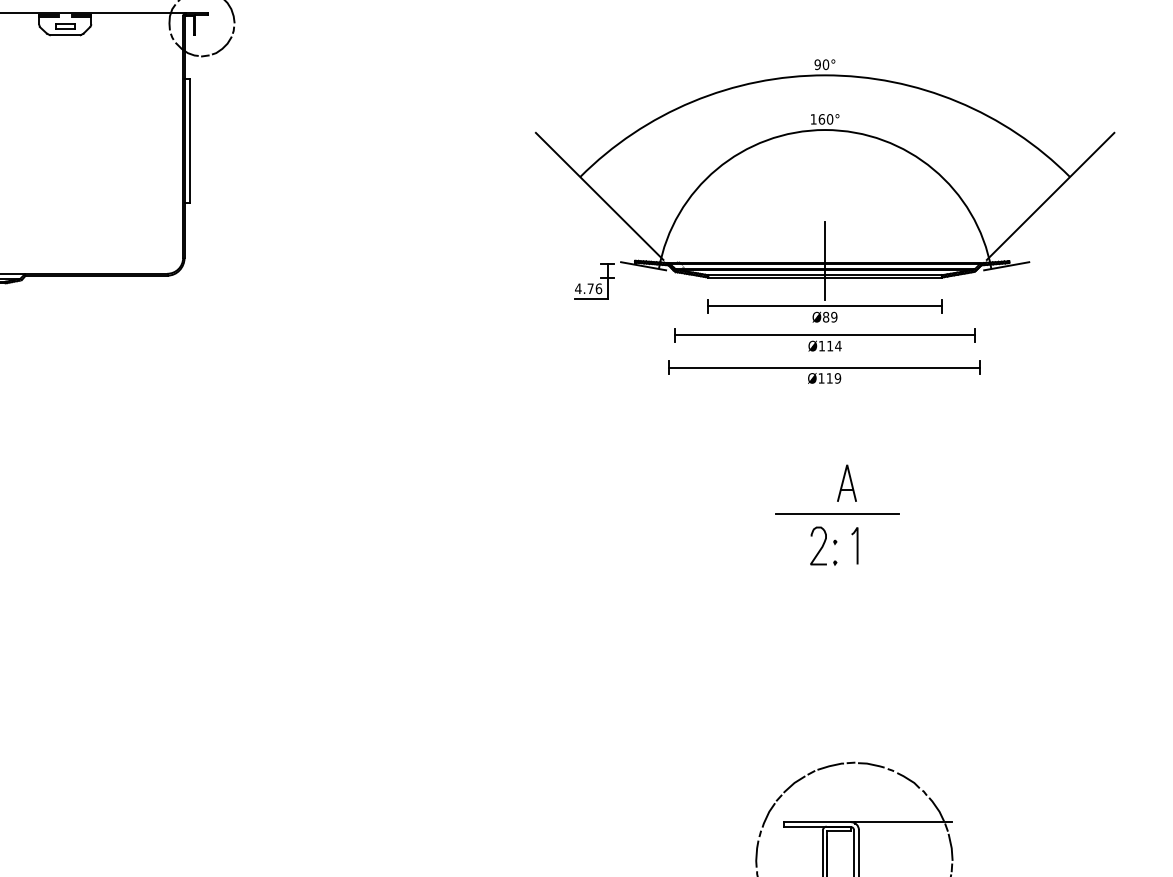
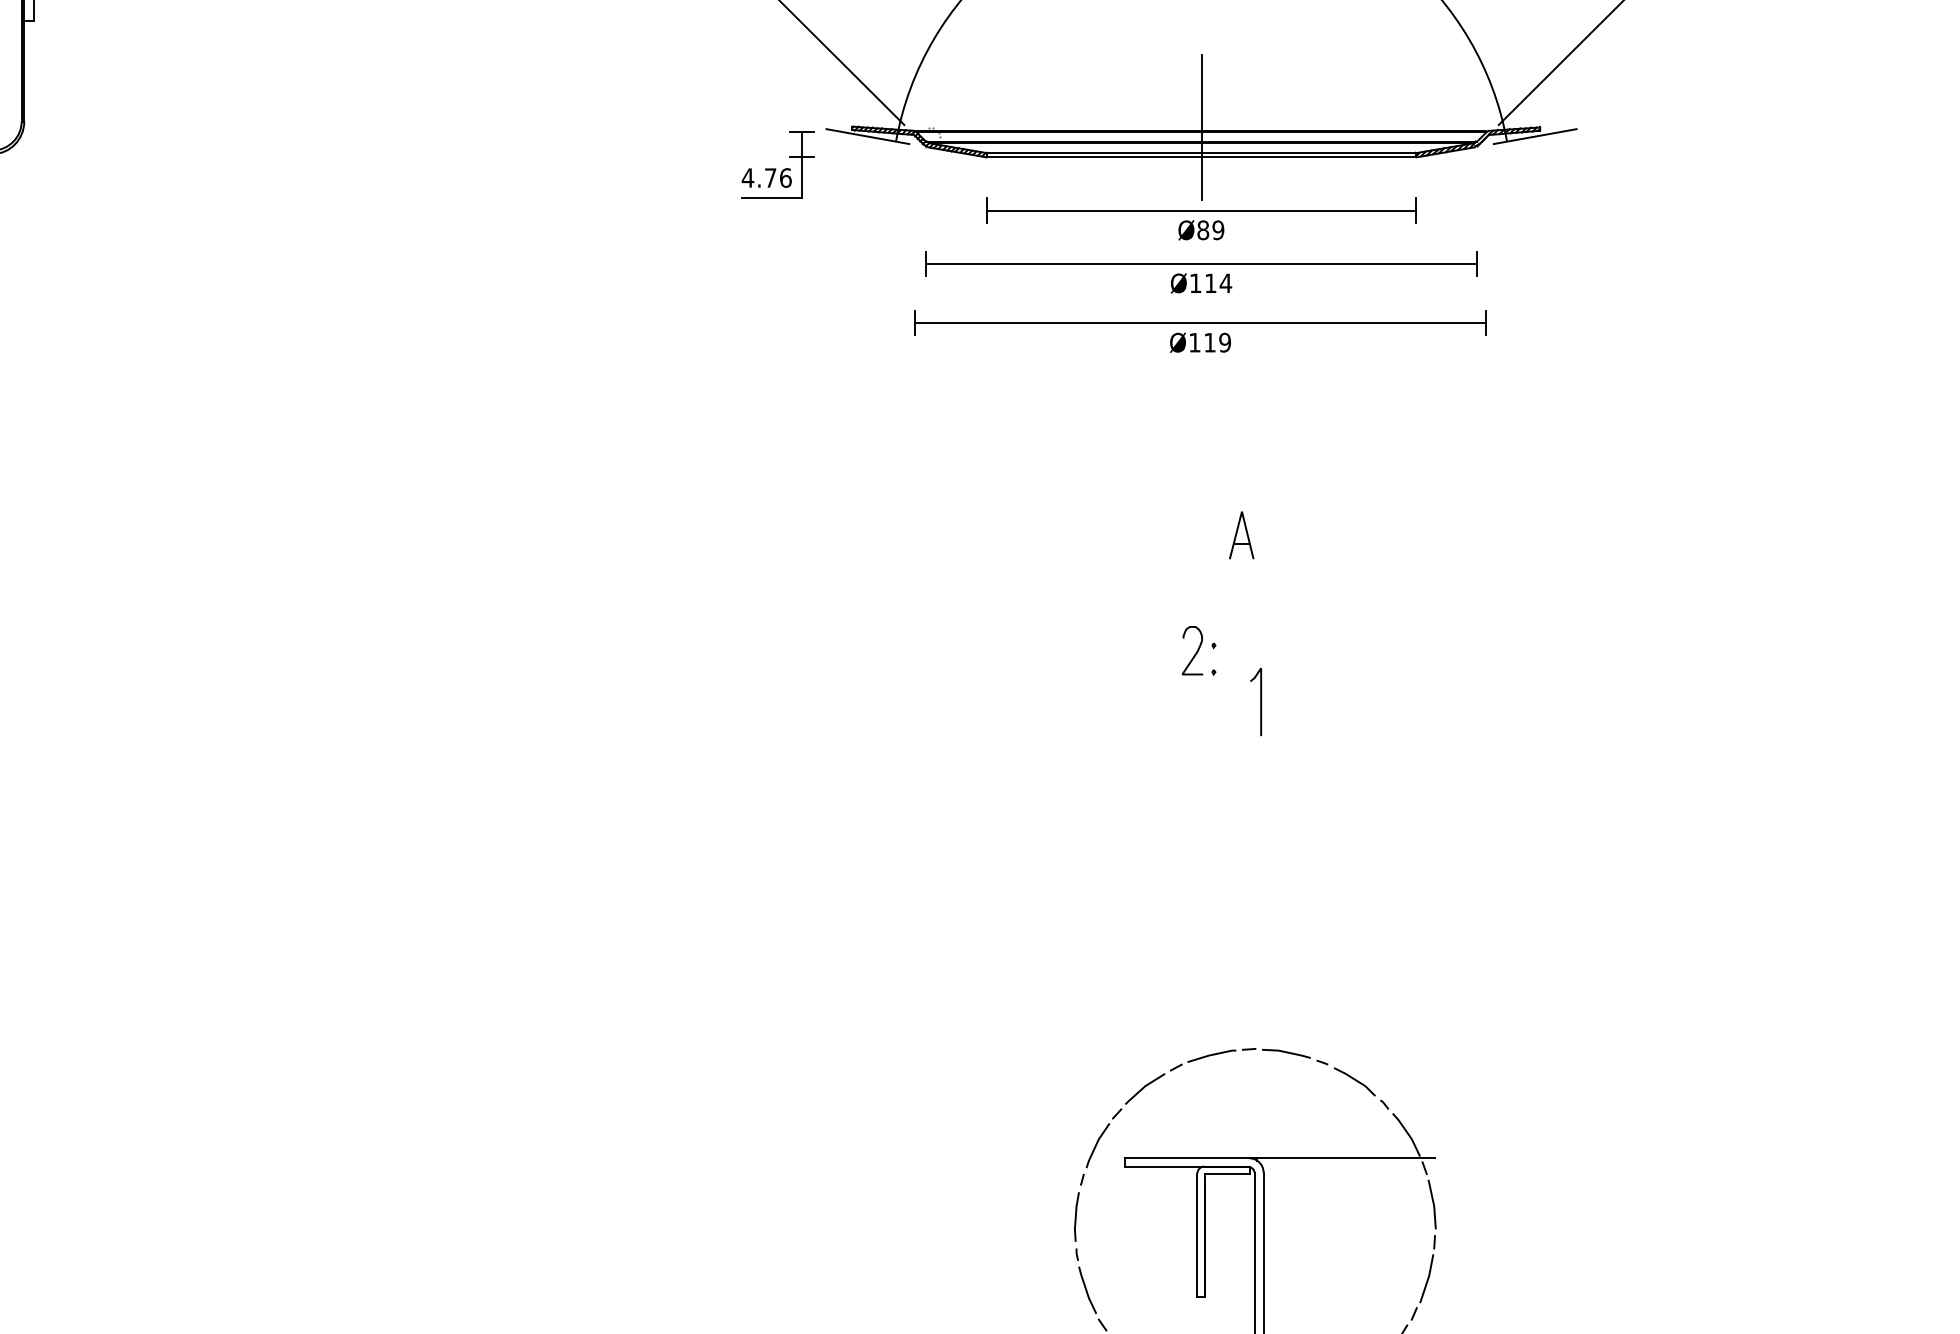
part: (846, 482) -> (1240, 534), size x0.7
line: (837, 514) -> (1224, 592), removed
part: (823, 545) -> (1198, 649), size x0.7
line: (856, 545) -> (1259, 701), moved

